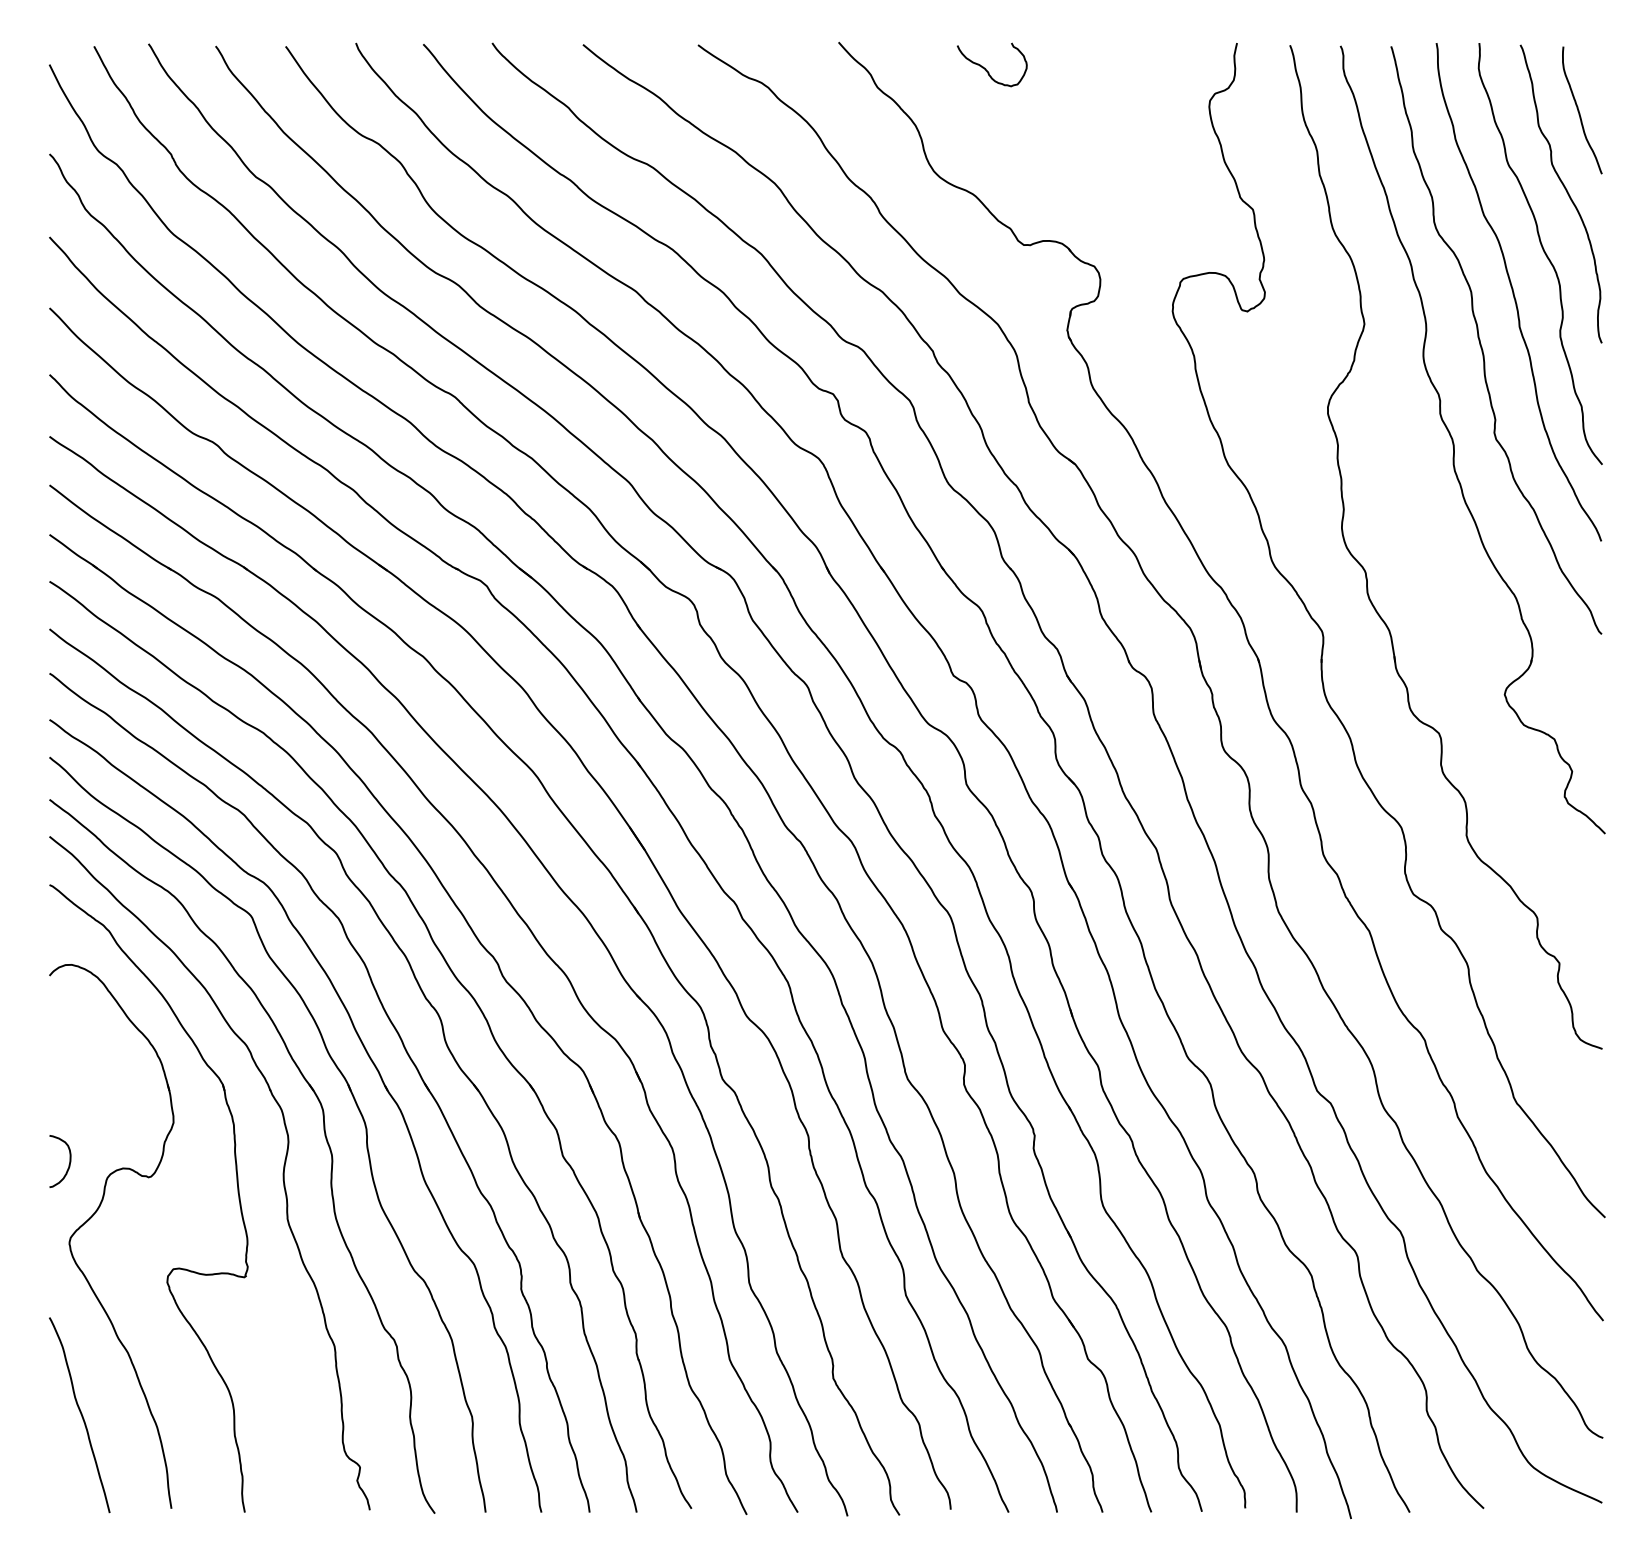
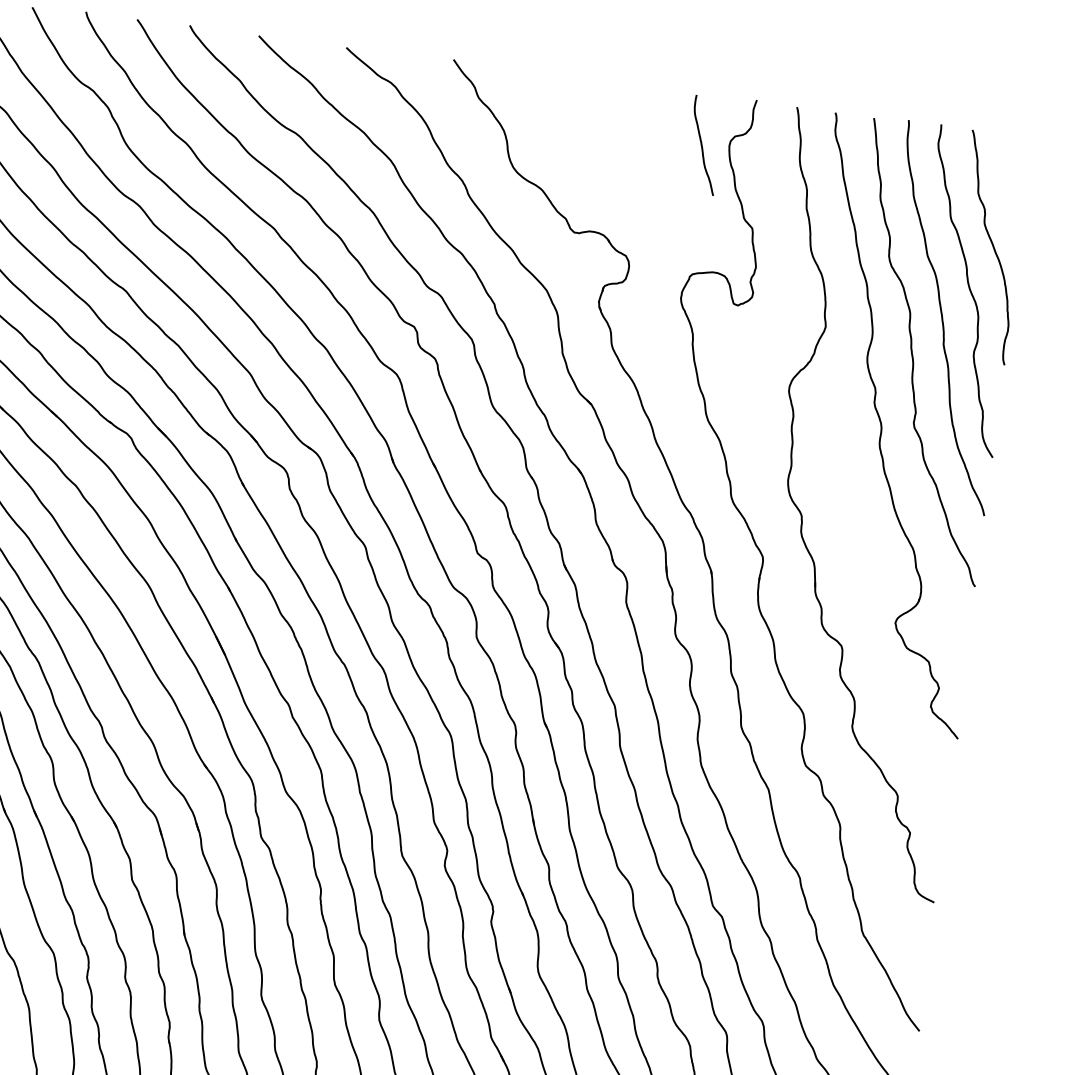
curve: (986, 69) -> (563, 95), removed
curve: (1579, 110) -> (702, 145), moved

